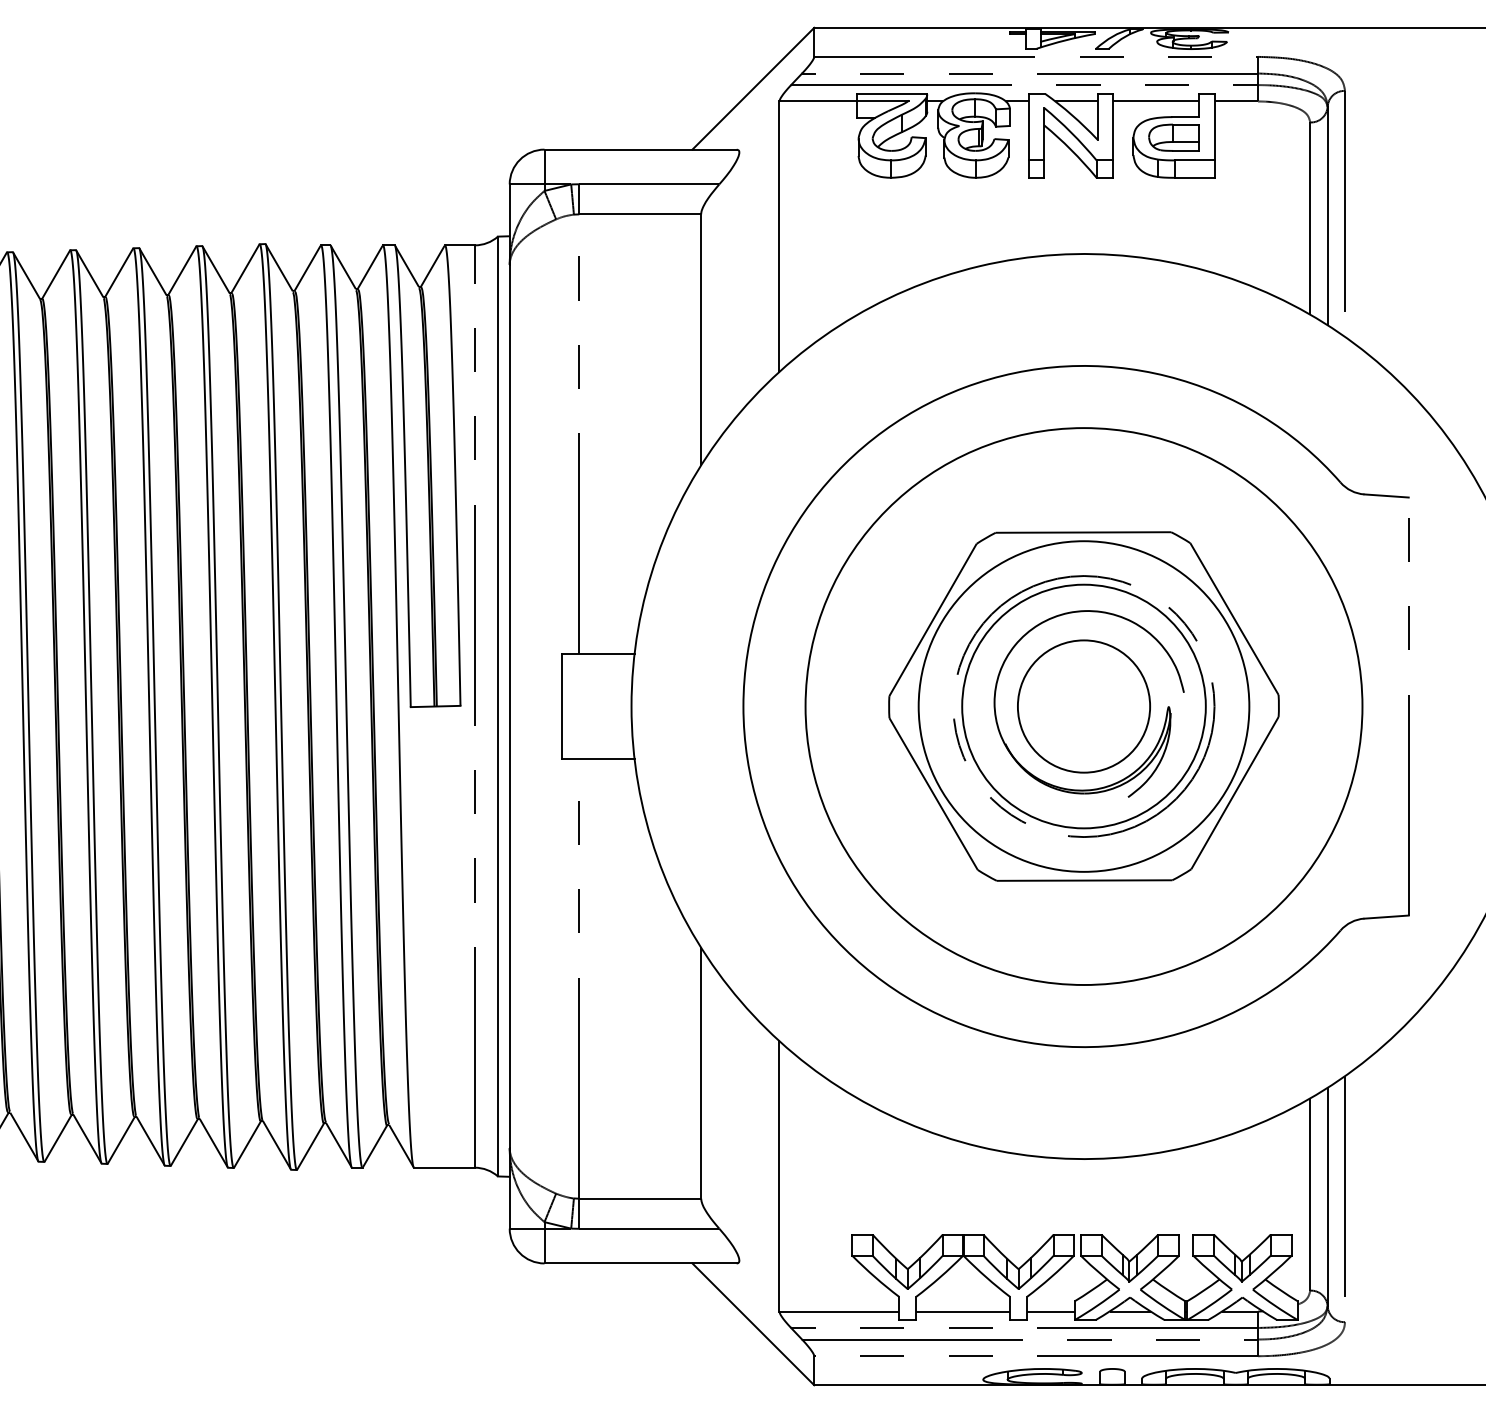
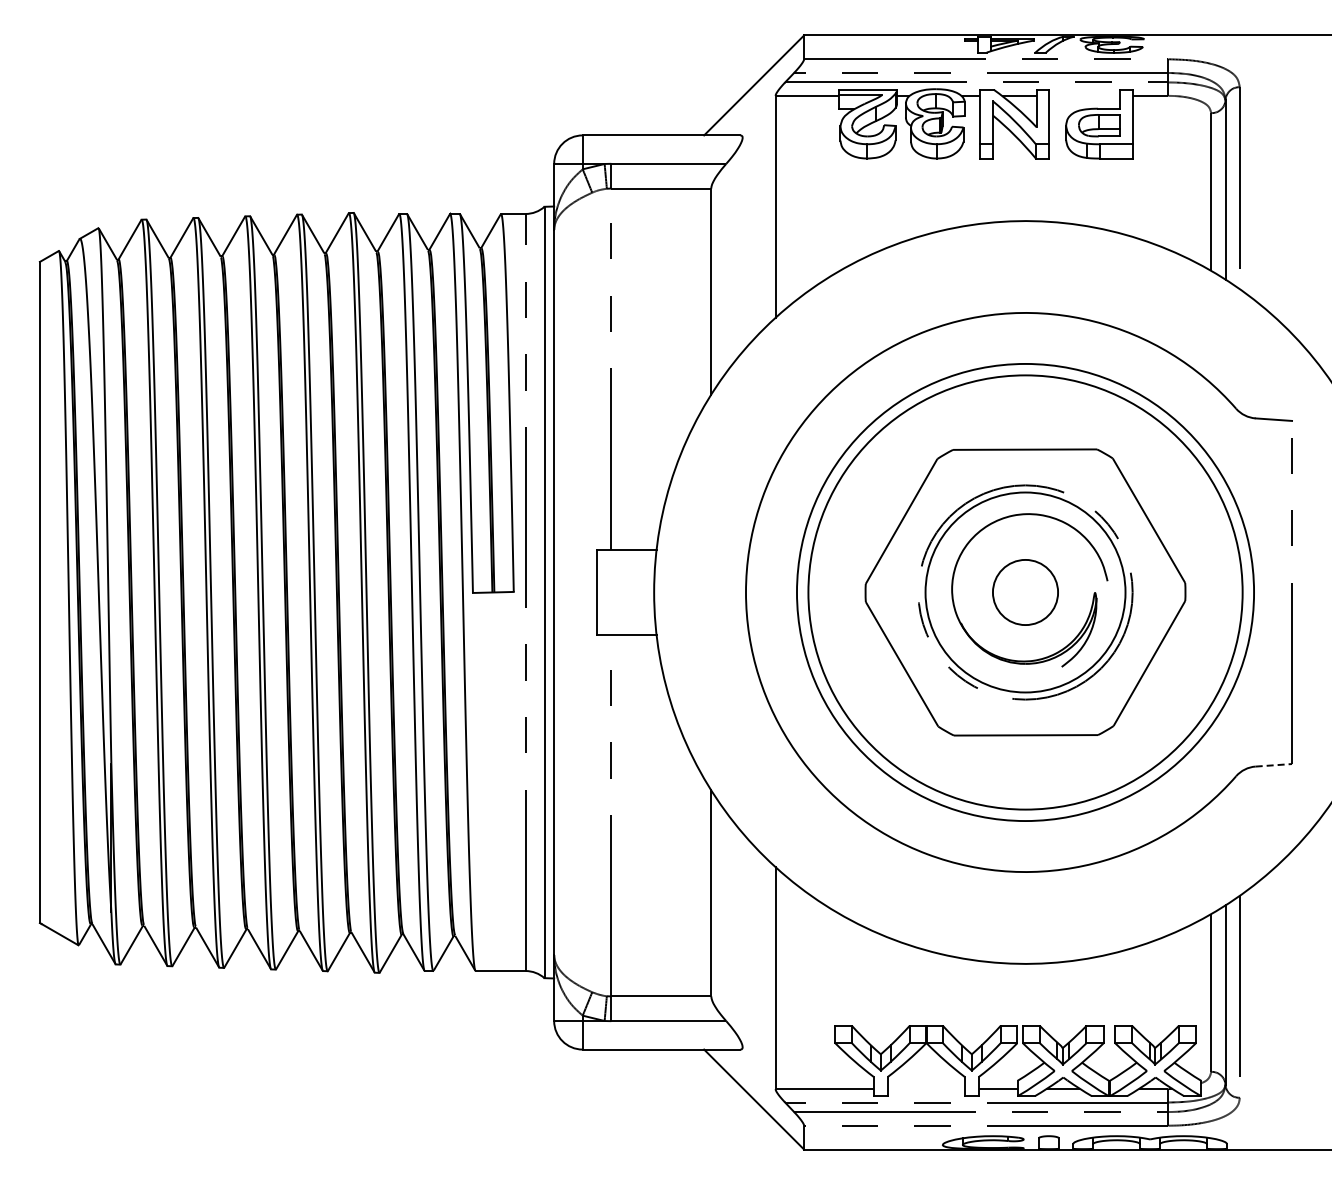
line: (1155, 101) -> (1084, 95), removed
circle: (1083, 706) -> (1025, 592), size x0.6
circle: (1083, 706) -> (1025, 592), size x1.6
line: (1387, 917) -> (1274, 765), solid -> dashed
line: (962, 1312) -> (925, 1089), removed

